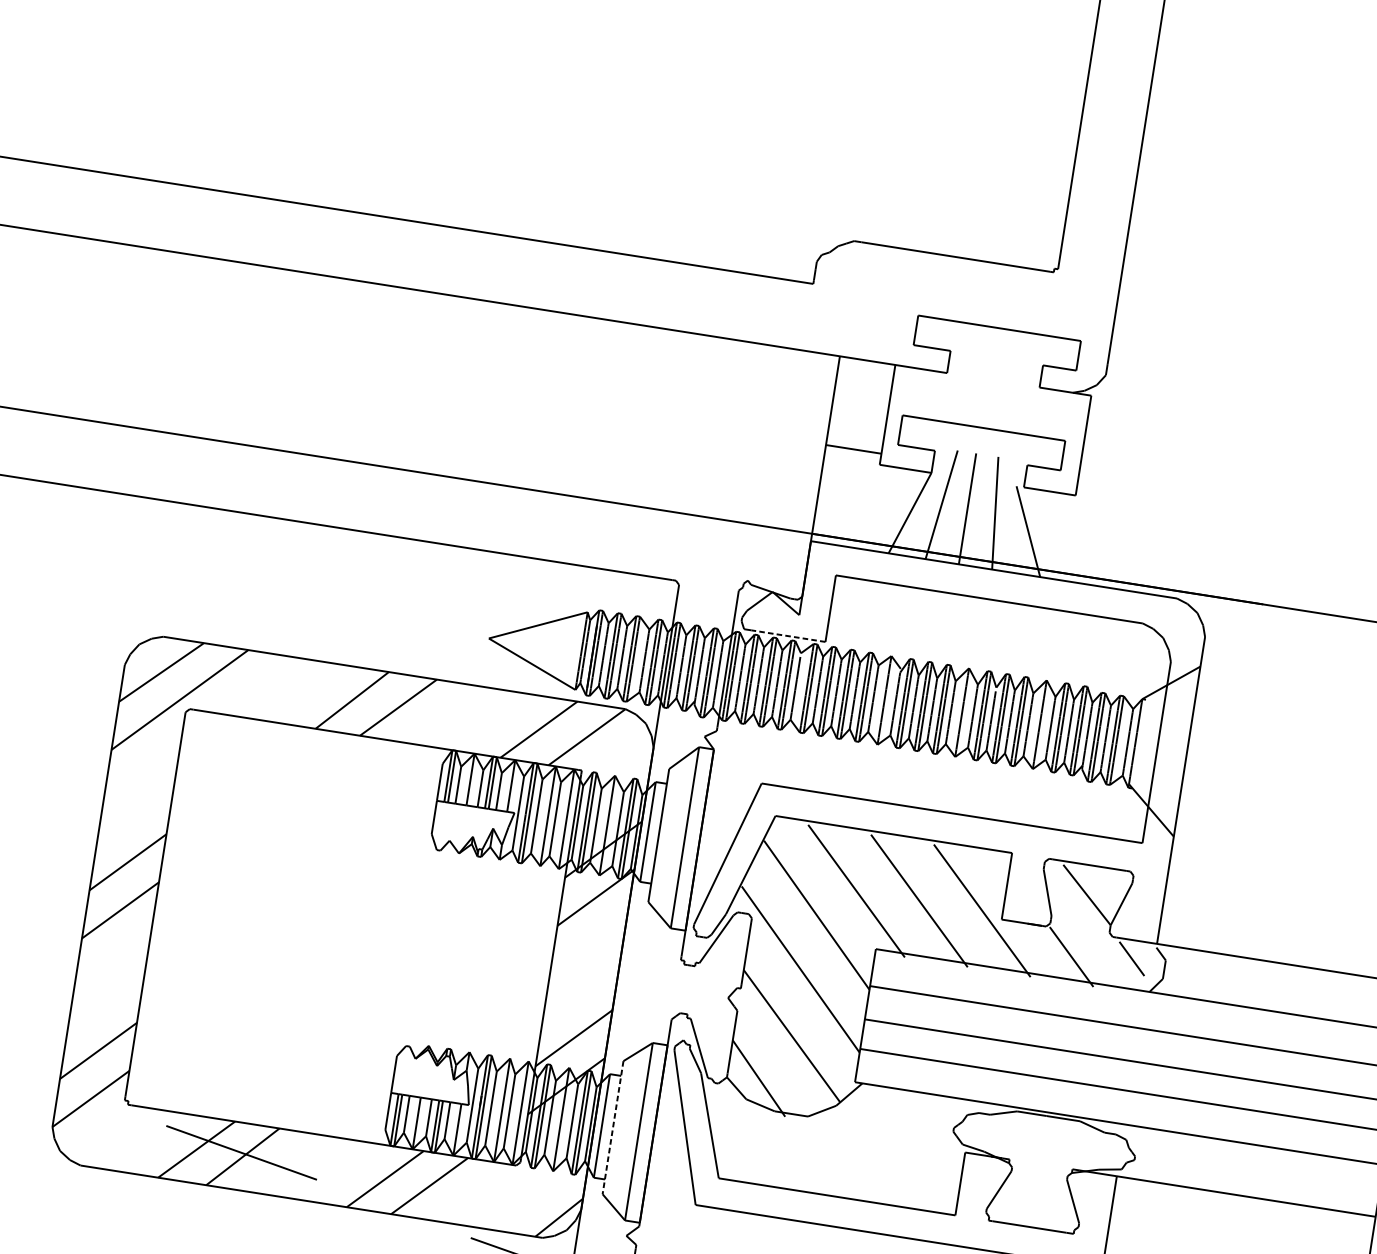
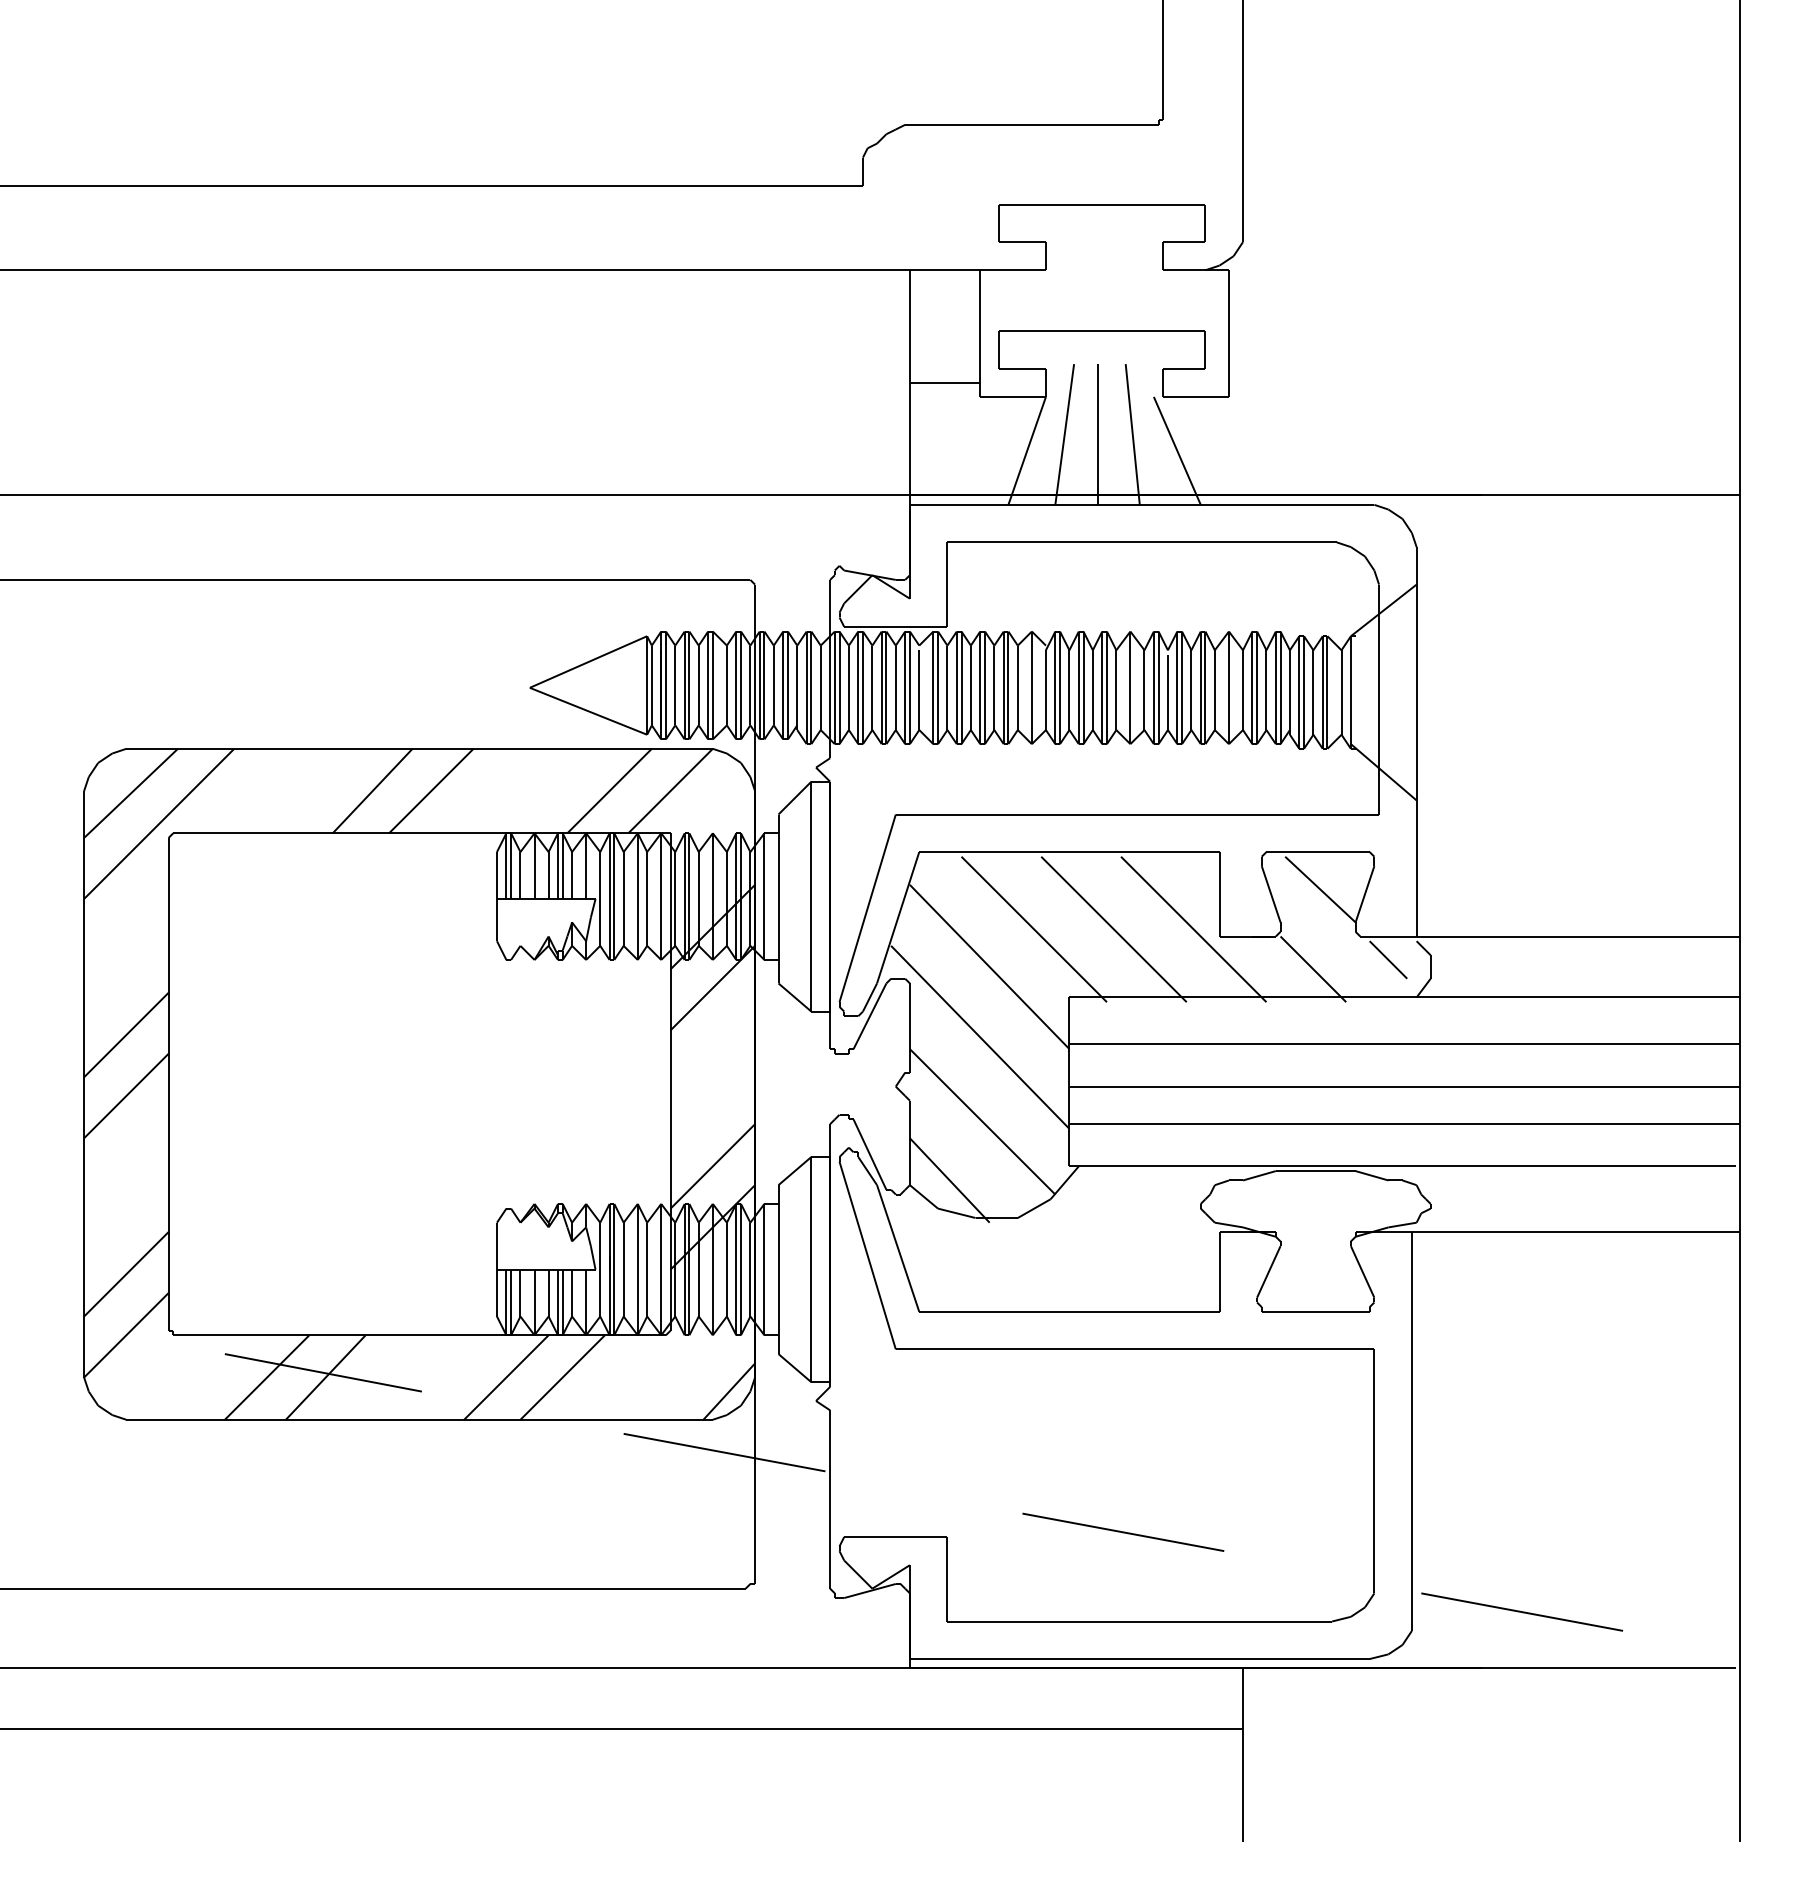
line: (788, 635) -> (900, 626), dashed -> solid
line: (612, 1128) -> (778, 1270), dashed -> solid

